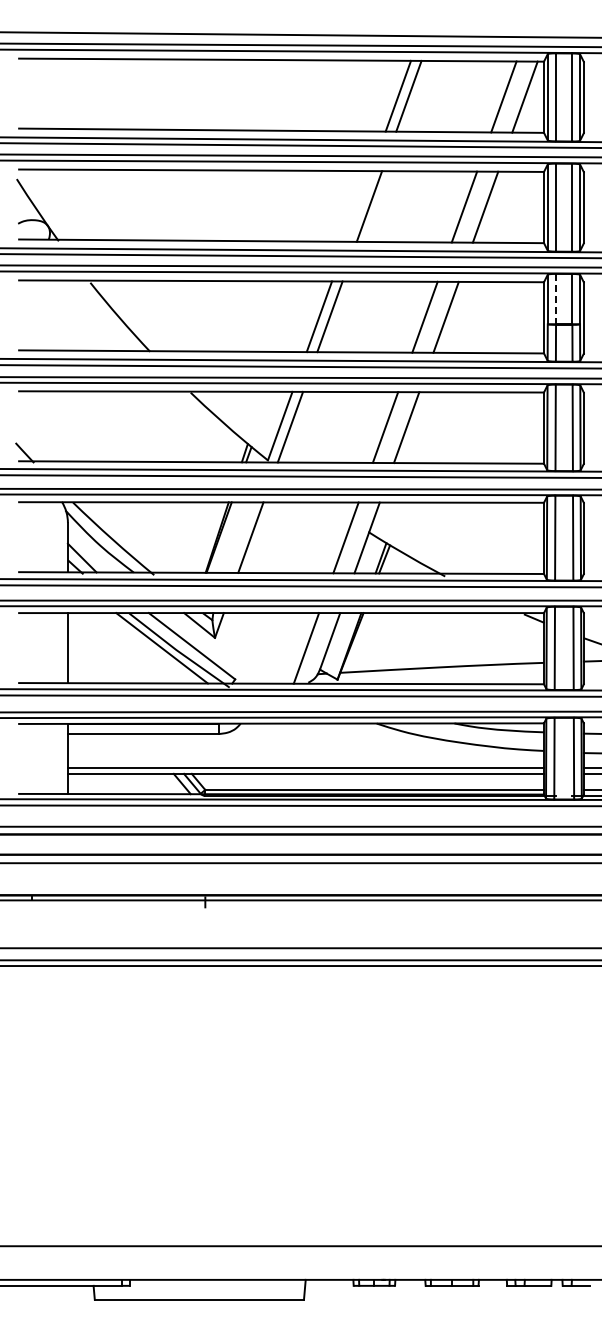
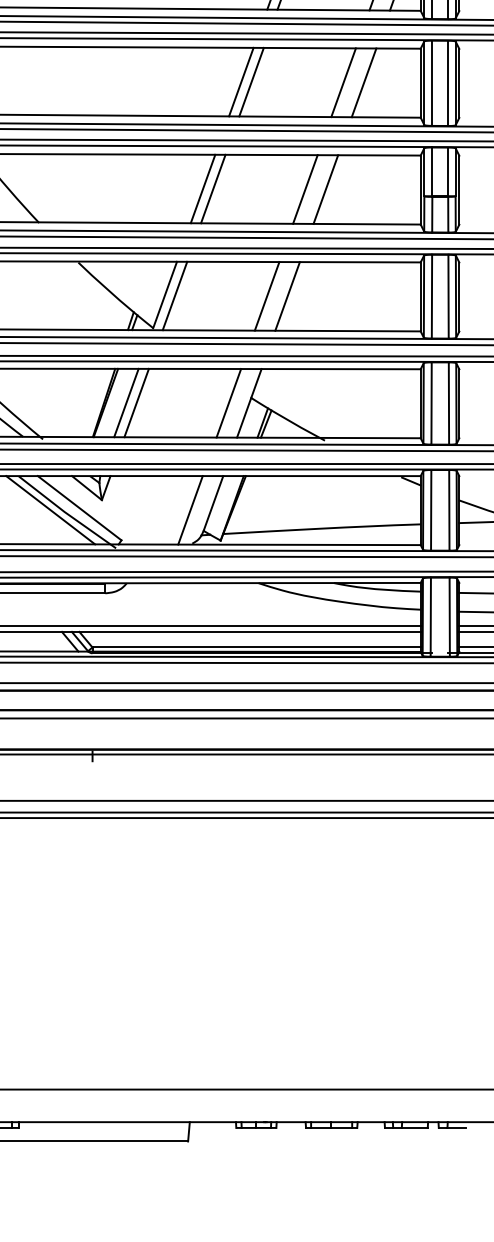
line: (358, 206) -> (240, 82), added
line: (556, 299) -> (432, 172), dashed -> solid
line: (239, 537) -> (125, 402), added

